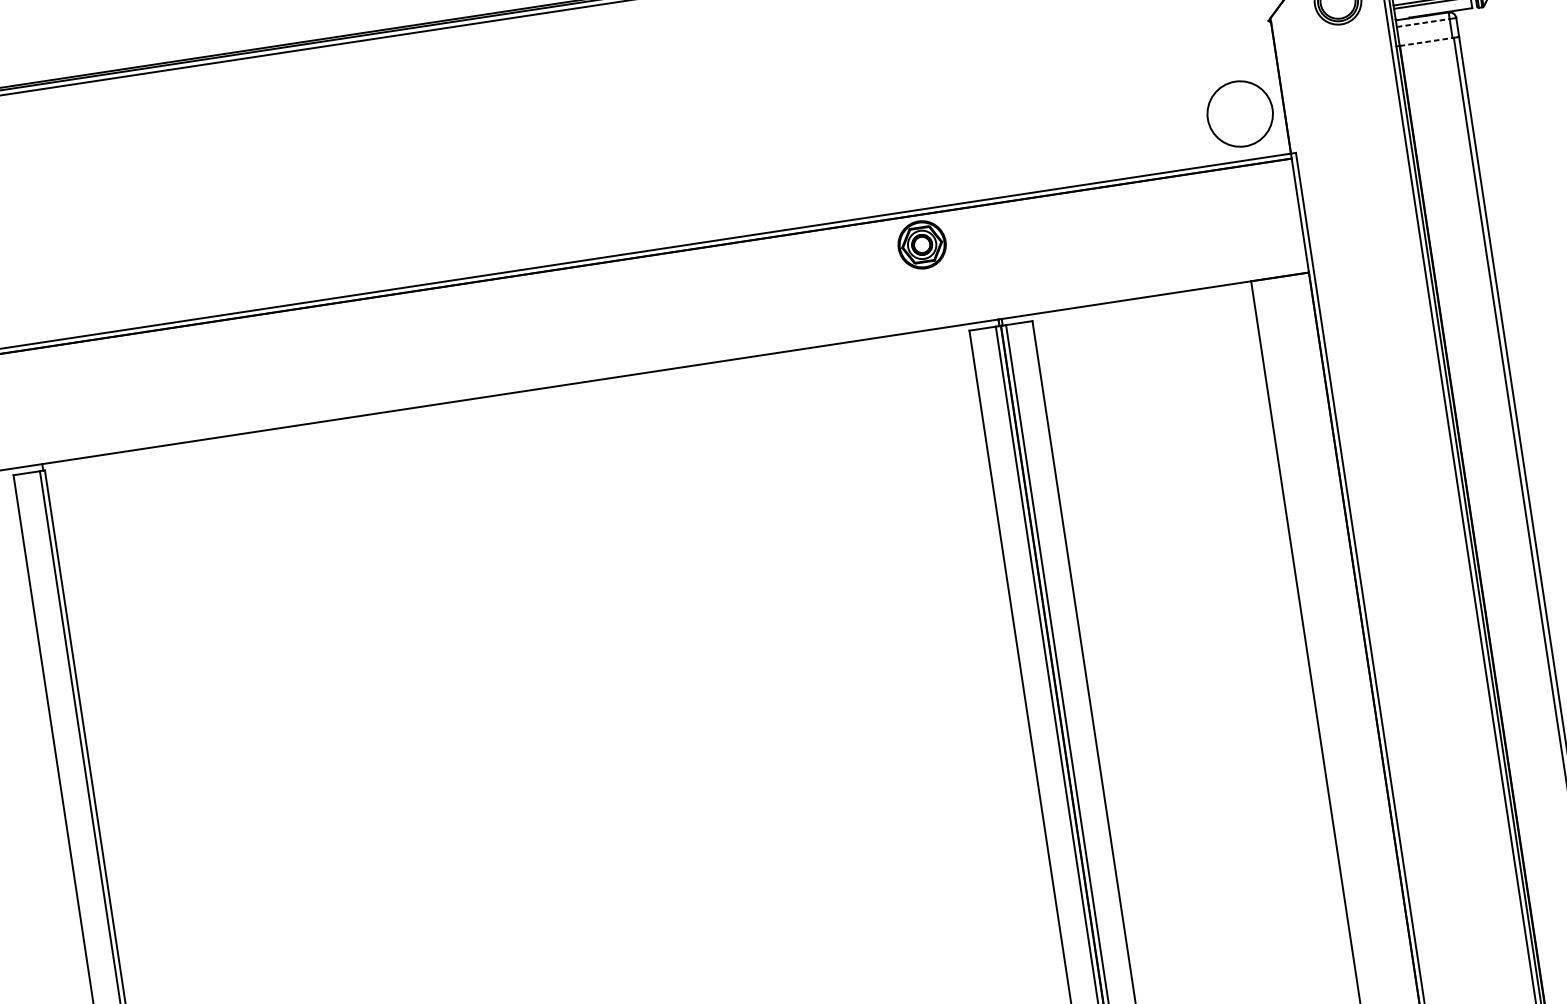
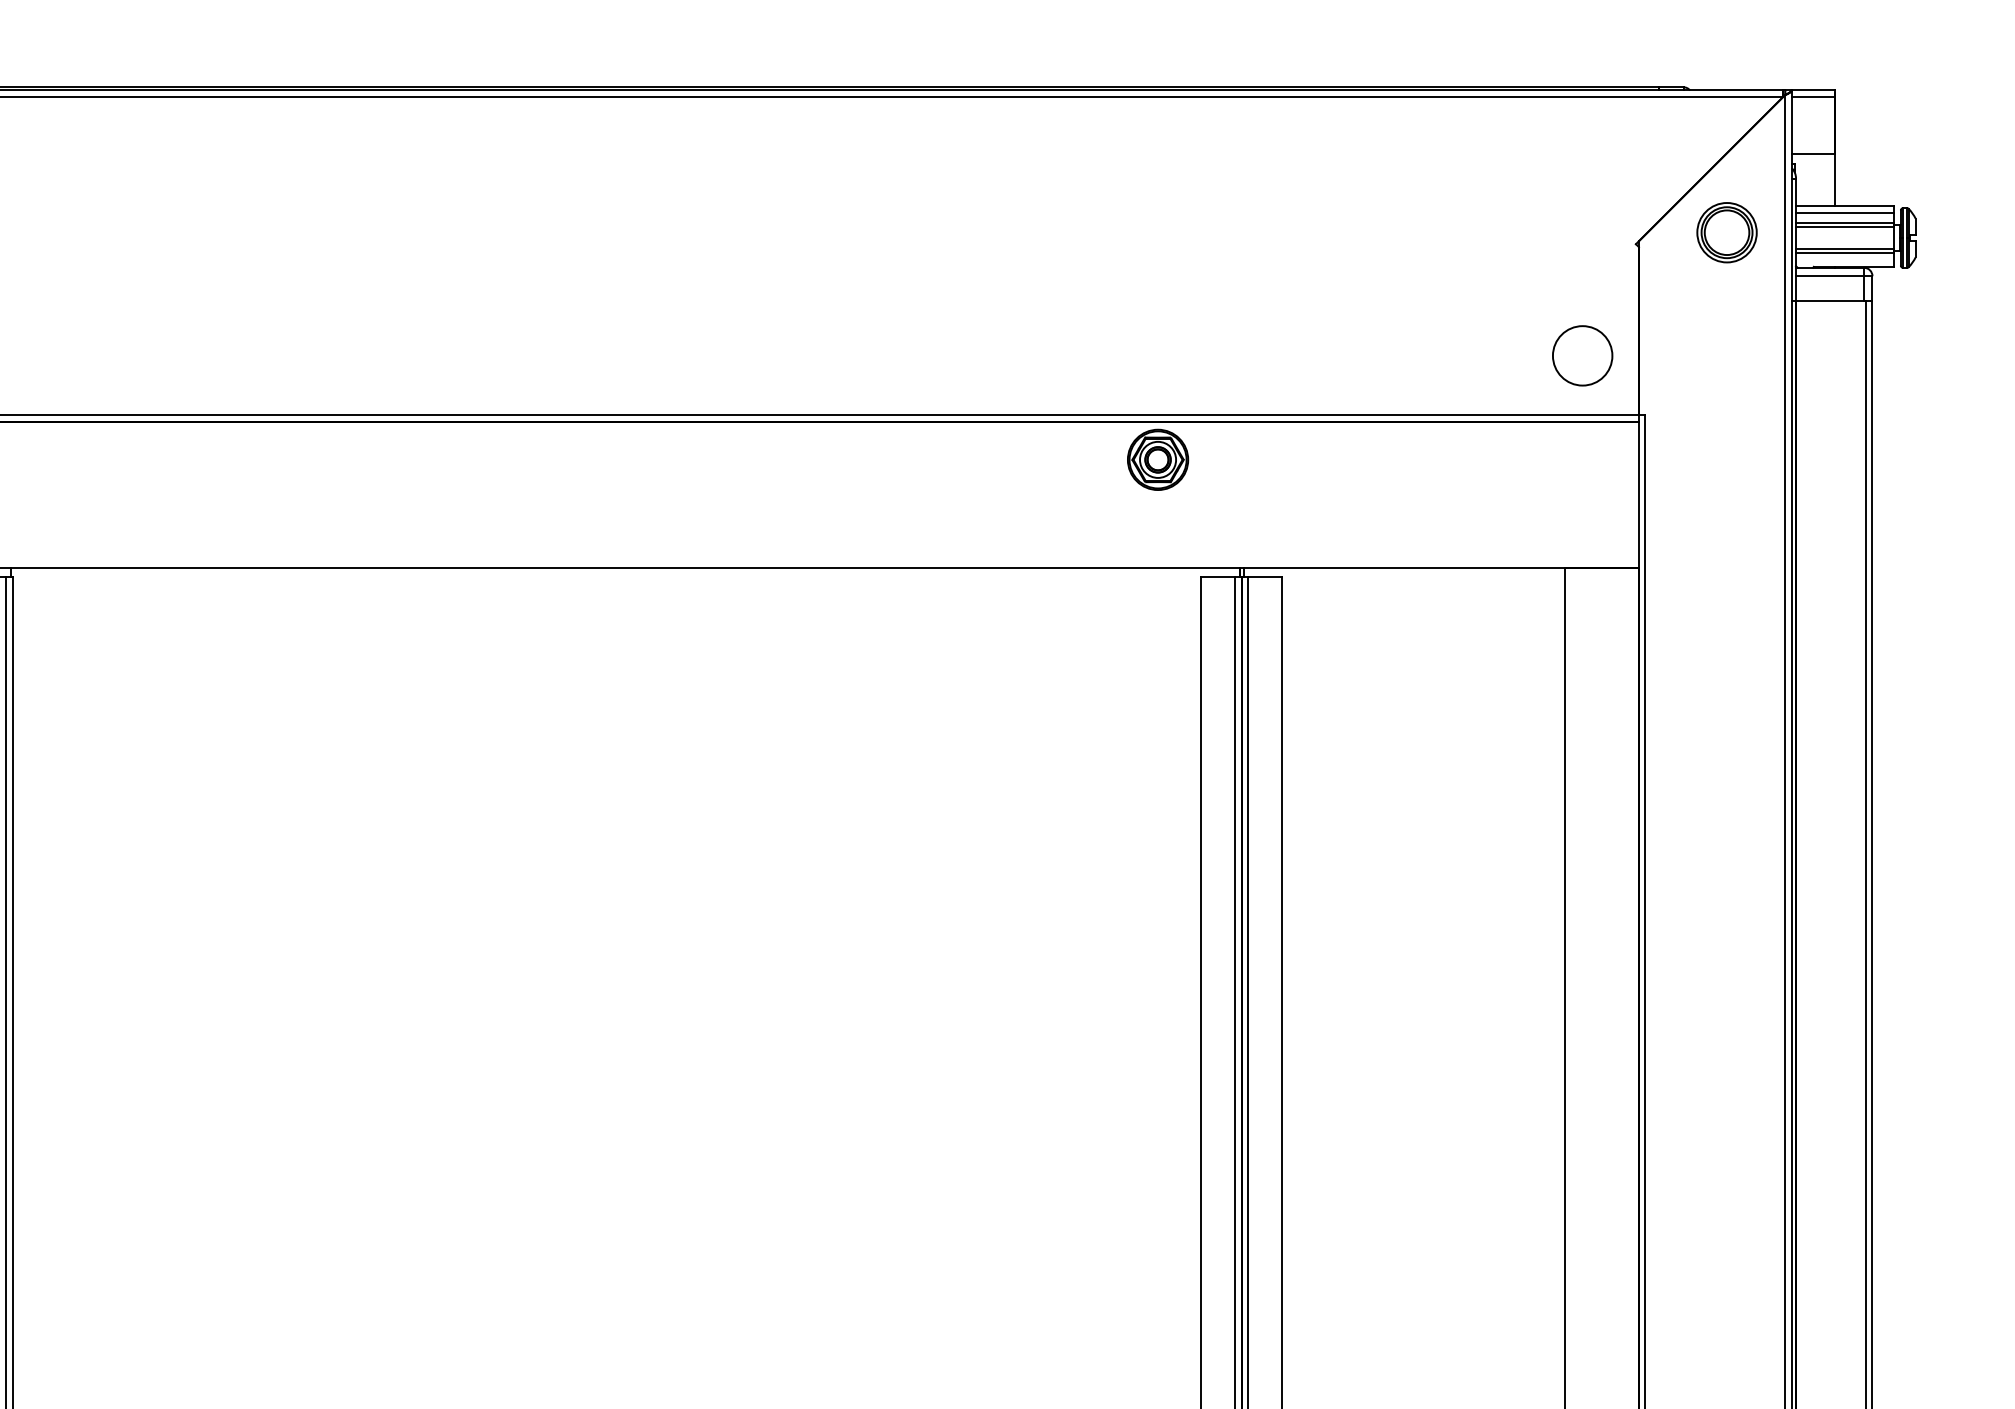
line: (1423, 23) -> (1830, 276), dashed -> solid
line: (1426, 41) -> (1830, 300), dashed -> solid
circle: (1240, 113) -> (1582, 355), size x0.71

